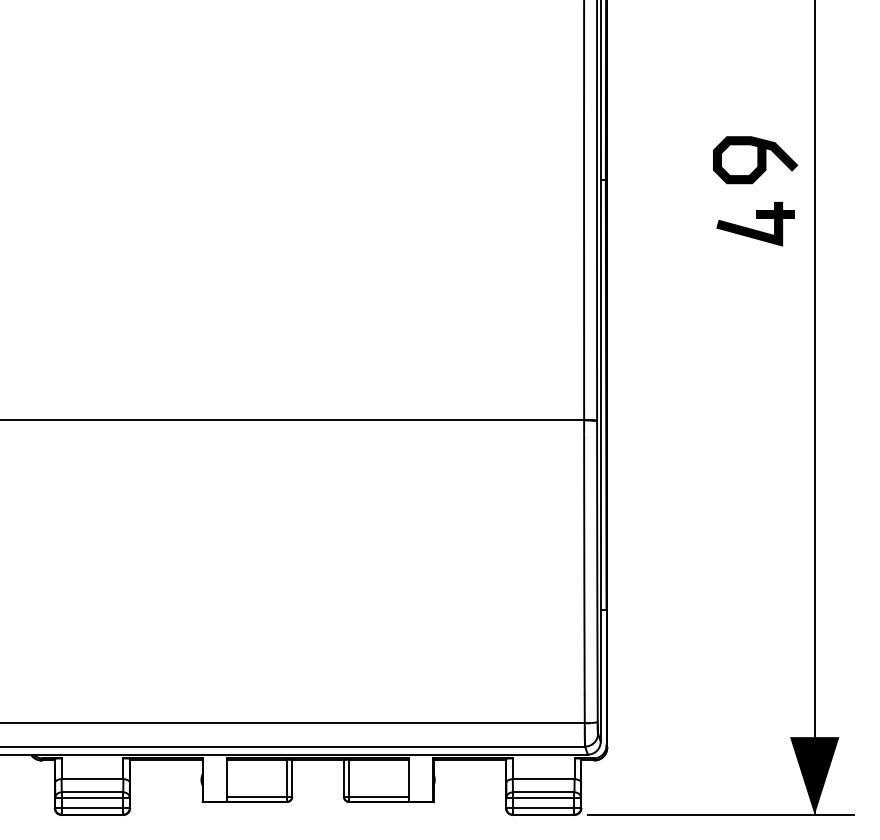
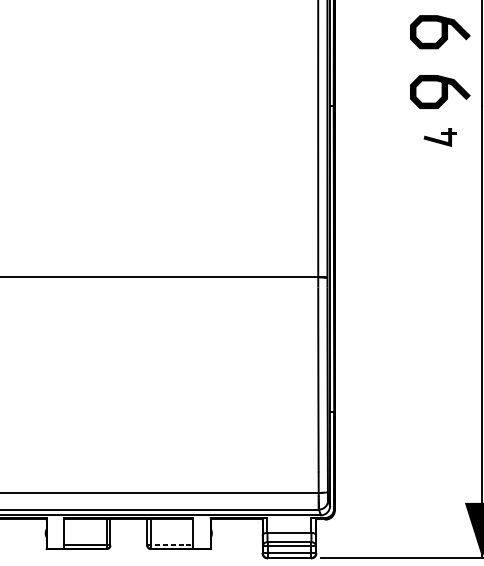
curve: (757, 76) -> (441, 32), added
part: (755, 223) -> (440, 137), size x0.6
line: (376, 796) -> (170, 545), solid -> dashed

